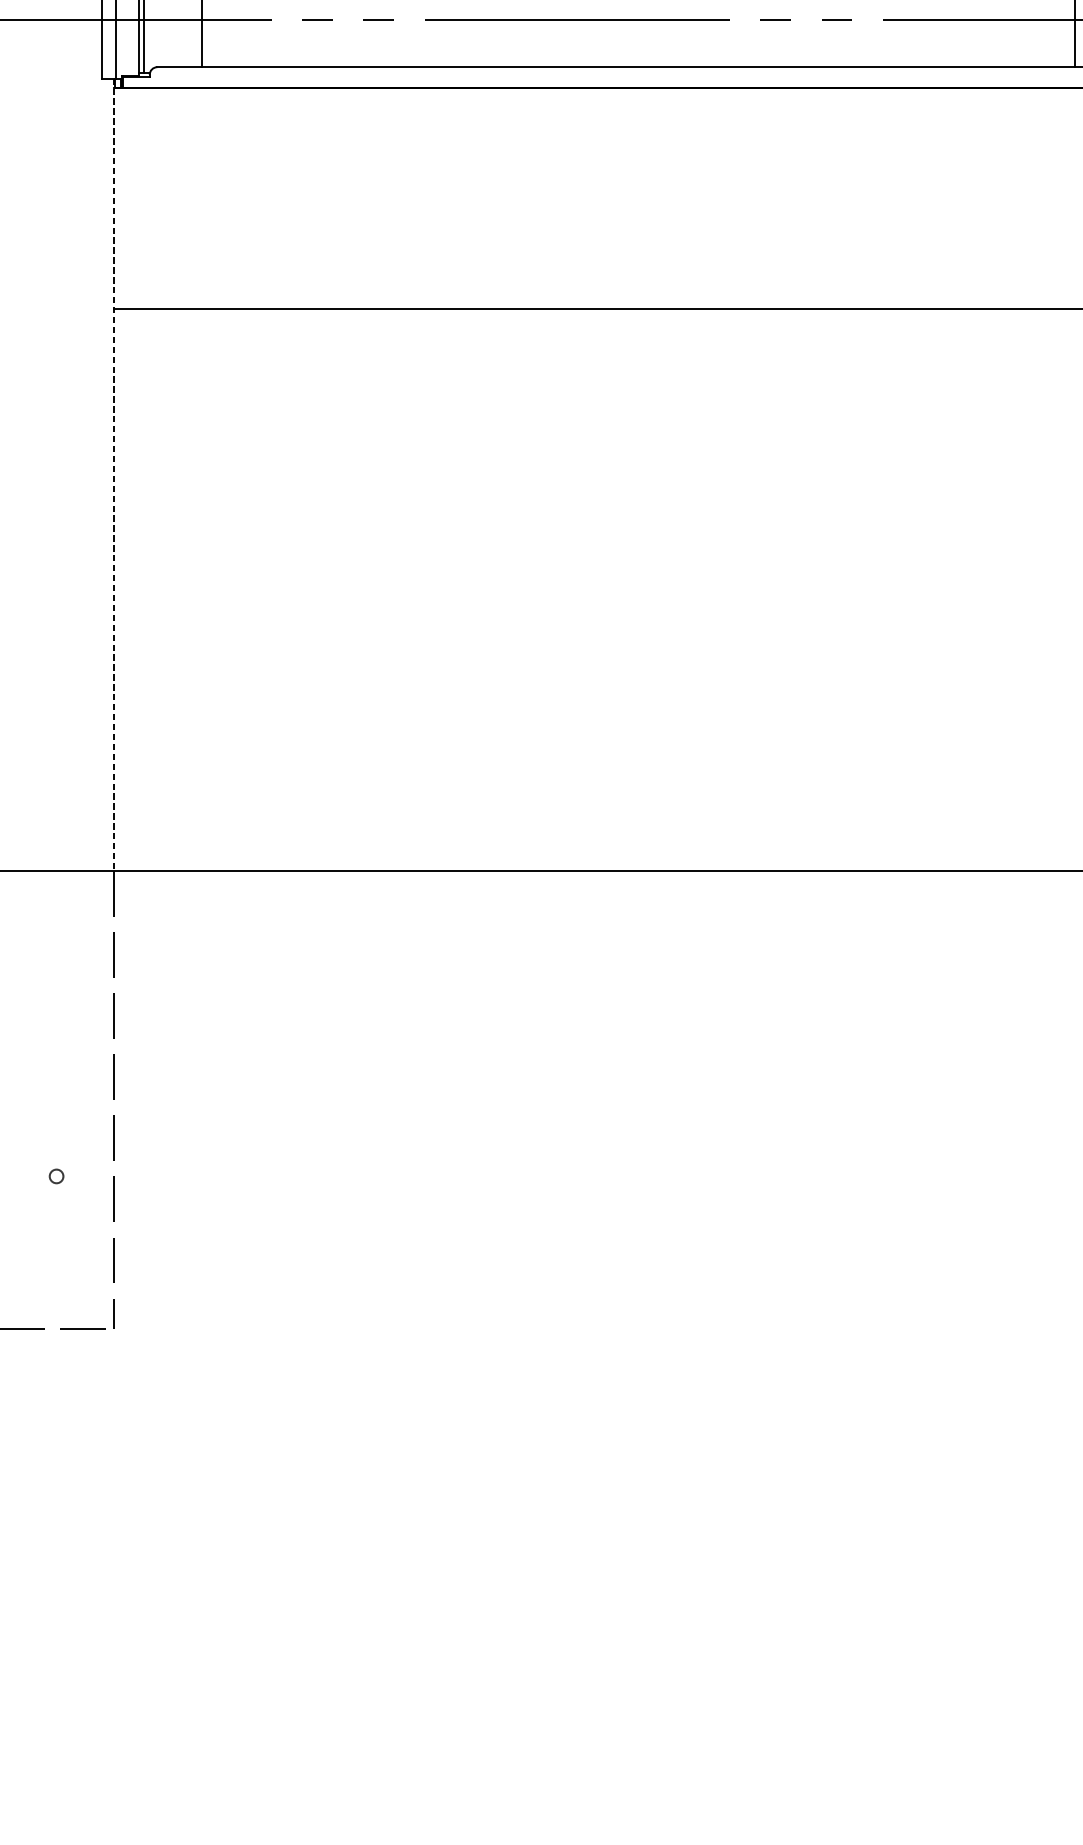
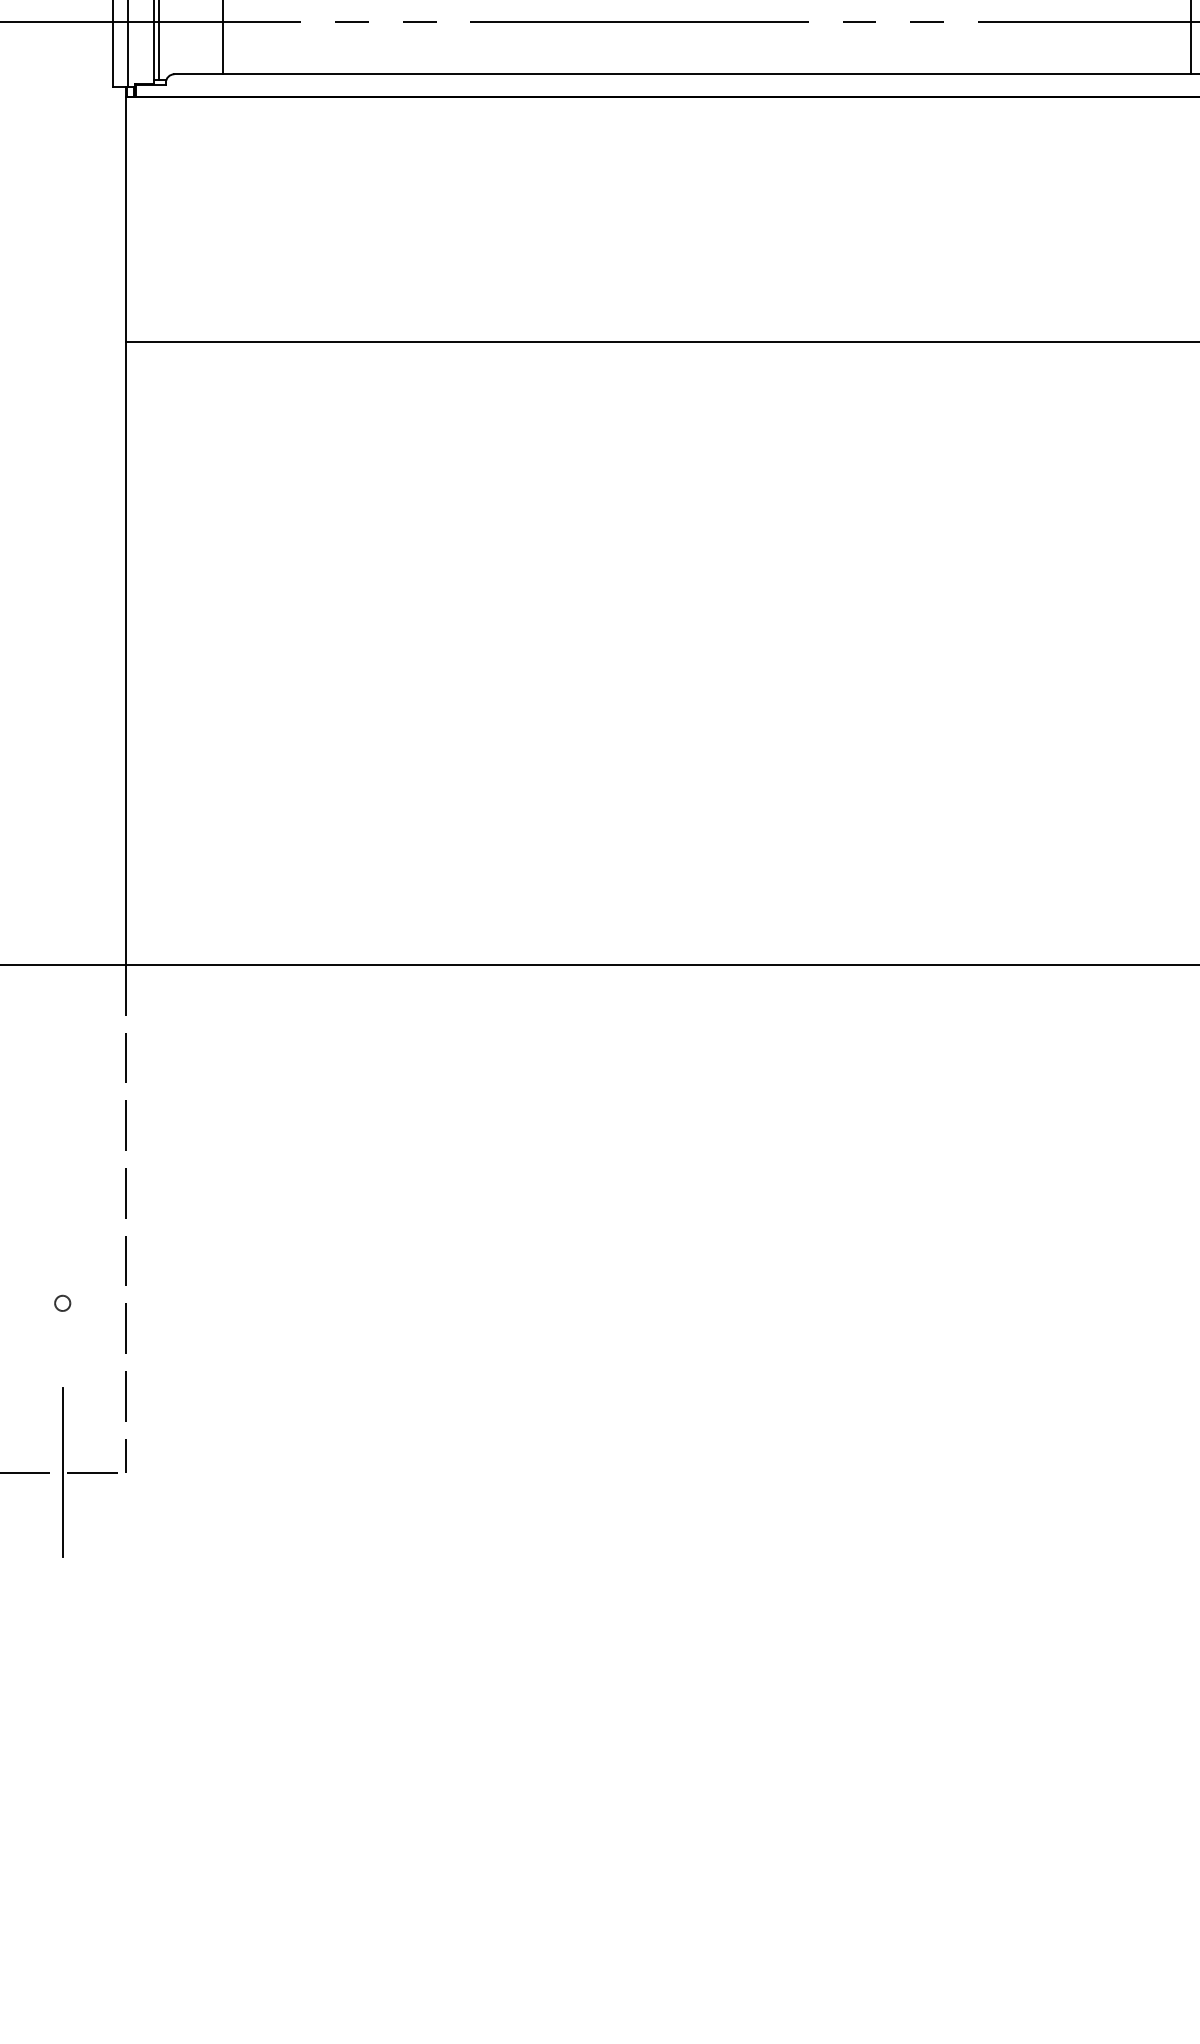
line: (114, 475) -> (126, 526), dashed -> solid
line: (56, 1329) -> (62, 1472), added

